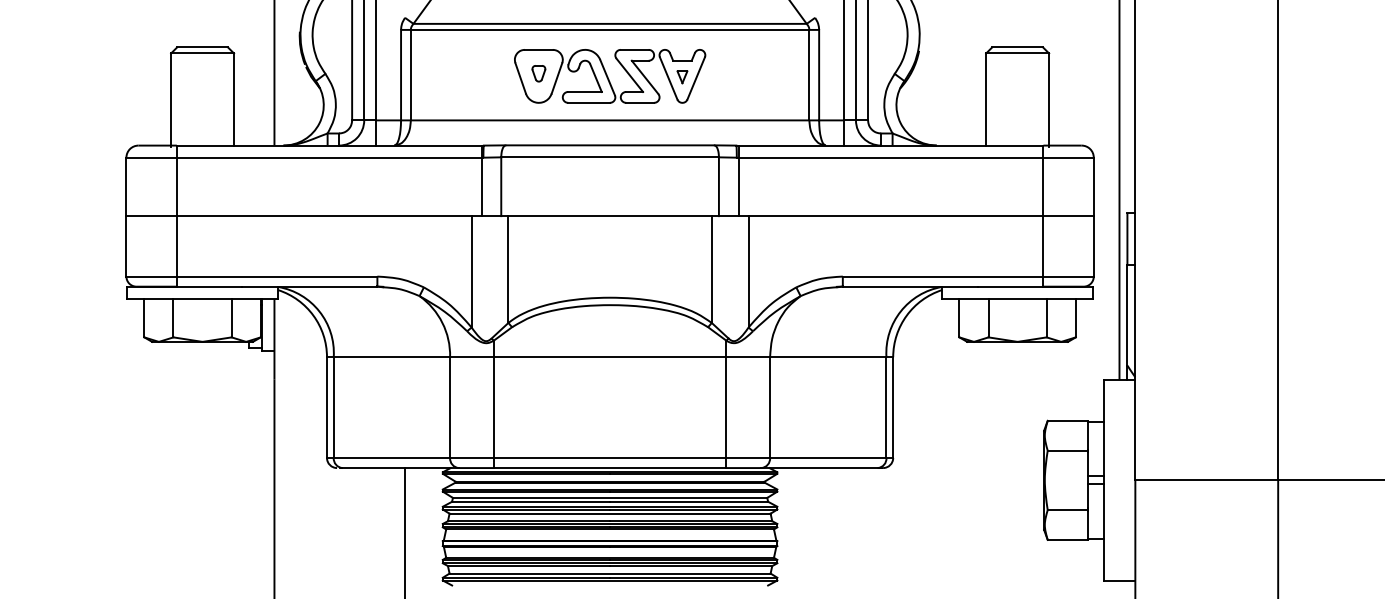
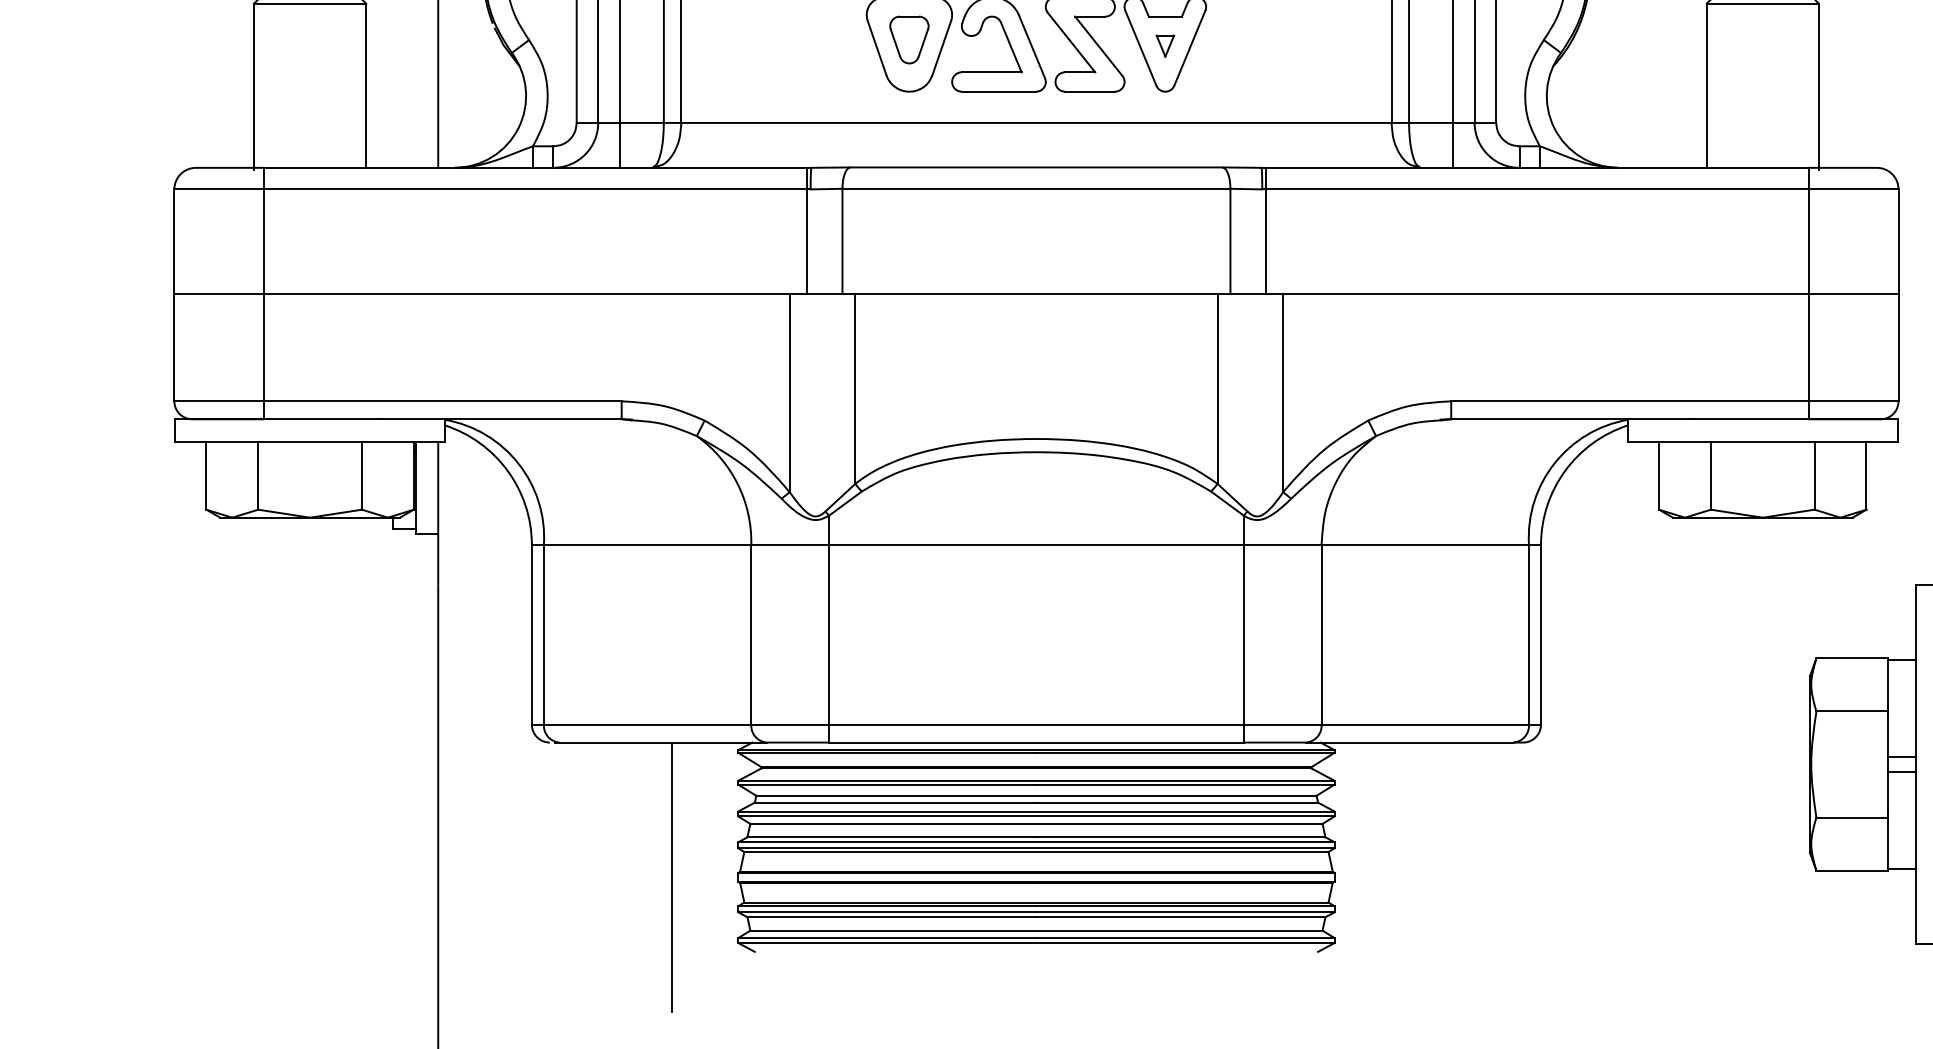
part: (538, 73) -> (908, 39), size x1.67

